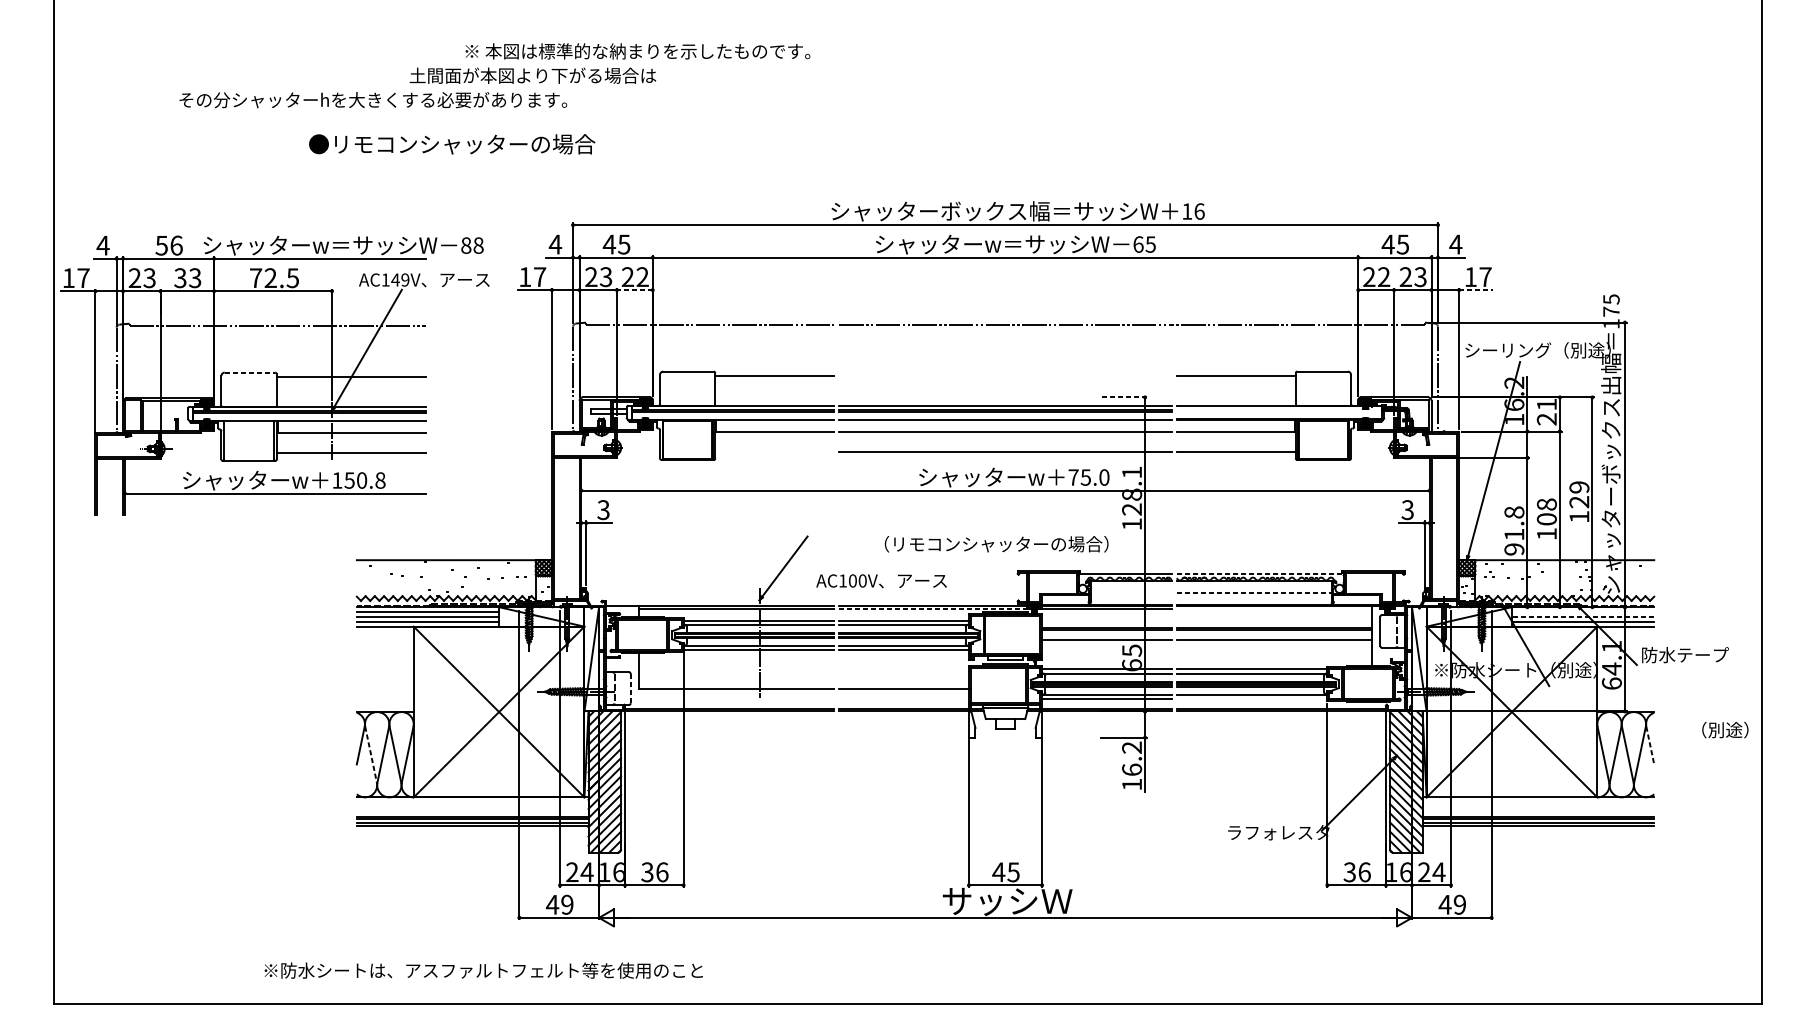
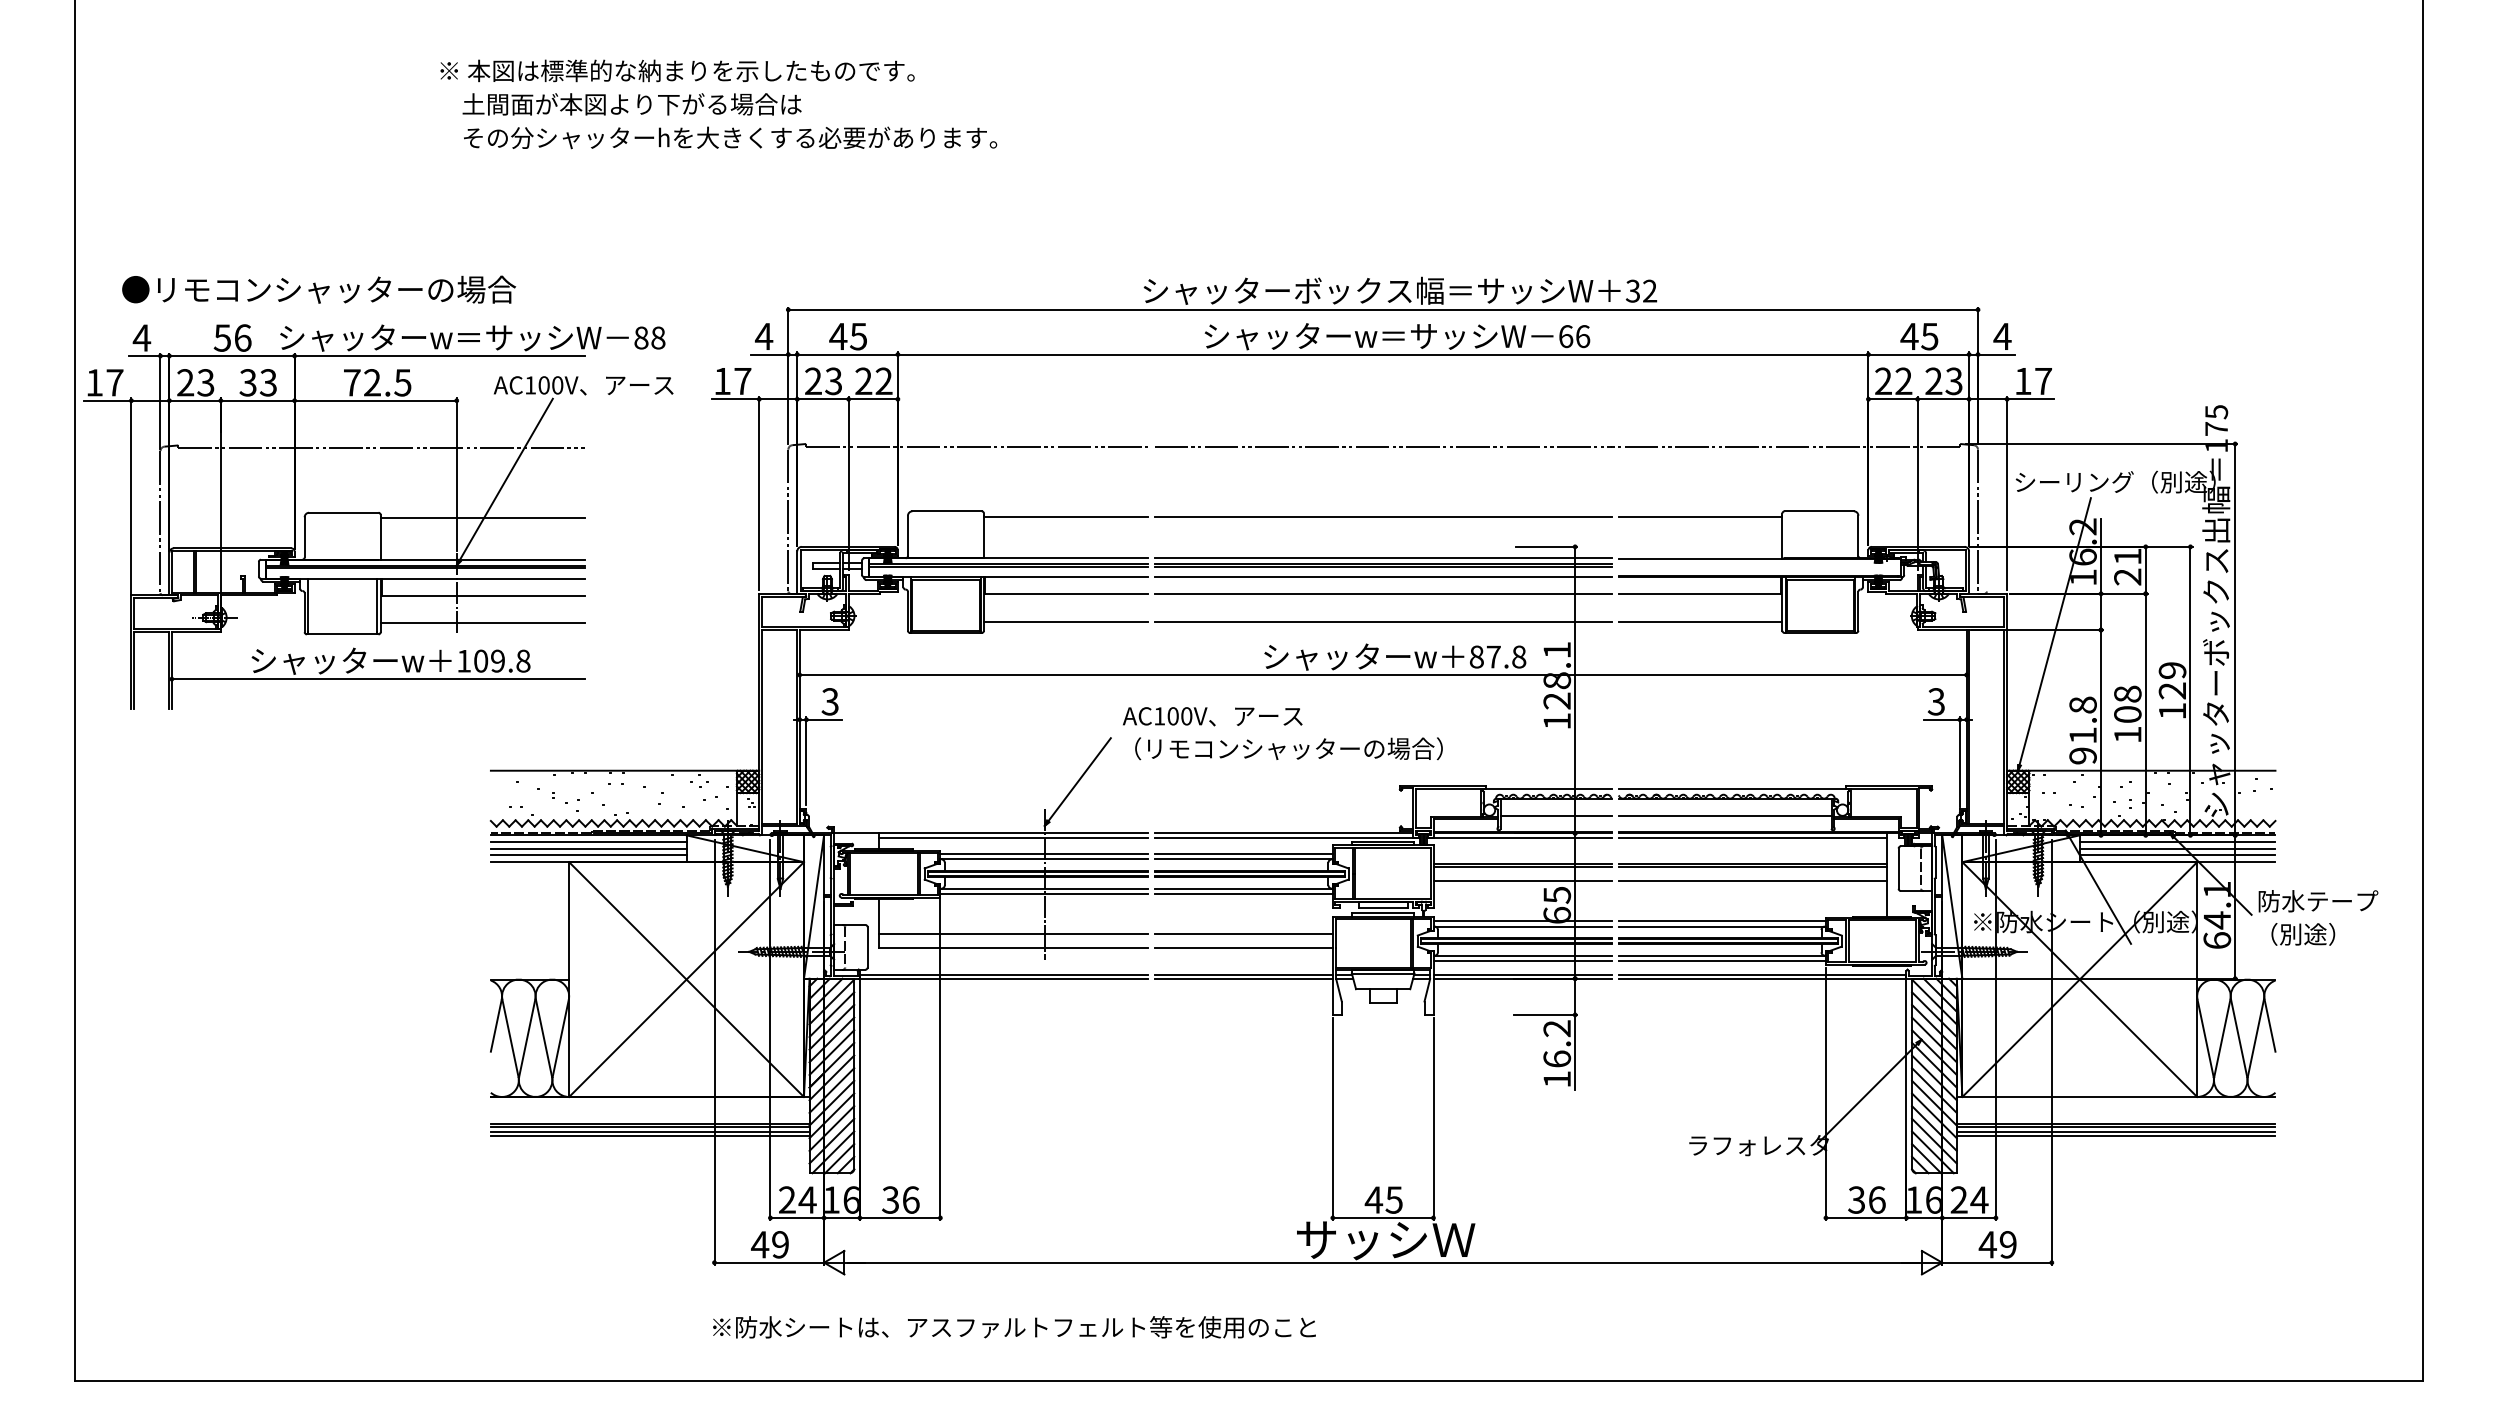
text: (637, 51) -> (677, 70), moved
text: (532, 75) -> (631, 104), moved
text: (373, 99) -> (730, 137), moved
text: (452, 144) -> (319, 289), moved
text: (1193, 211) -> (1641, 290), 16 -> 32
text: (1150, 244) -> (1582, 336), 65 -> 66
text: (400, 280) -> (550, 385), AC149V -> AC100V
line: (635, 290) -> (873, 399), dashed -> solid
line: (1476, 290) -> (2030, 399), dashed -> solid
line: (249, 372) -> (343, 512), dashed -> solid
line: (1005, 375) -> (1382, 516), added
line: (1124, 397) -> (1546, 546), dashed -> solid
line: (774, 452) -> (1065, 622), added
text: (1088, 477) -> (1497, 656), 75.0 -> 87.8
text: (355, 480) -> (488, 660), 150.8 -> 109.8
text: (996, 544) -> (1288, 748), moved
line: (1260, 573) -> (1734, 789), dashed -> solid
text: (881, 581) -> (1212, 716), moved
line: (1130, 593) -> (1555, 816), added
line: (1254, 593) -> (1725, 816), dashed -> solid
line: (935, 608) -> (1287, 837), dashed -> solid
line: (1274, 608) -> (1752, 837), added
line: (1583, 612) -> (2177, 842), added
line: (1583, 616) -> (2177, 848), dashed -> solid
line: (736, 679) -> (1012, 934), added
line: (904, 679) -> (1243, 934), added
line: (630, 688) -> (867, 947), dashed -> solid
line: (1251, 698) -> (1721, 961), added
text: (1725, 730) -> (2303, 934), moved
line: (1650, 745) -> (2270, 1025), dashed -> solid
line: (371, 754) -> (510, 1038), dashed -> solid
text: (483, 970) -> (1014, 1327), moved

